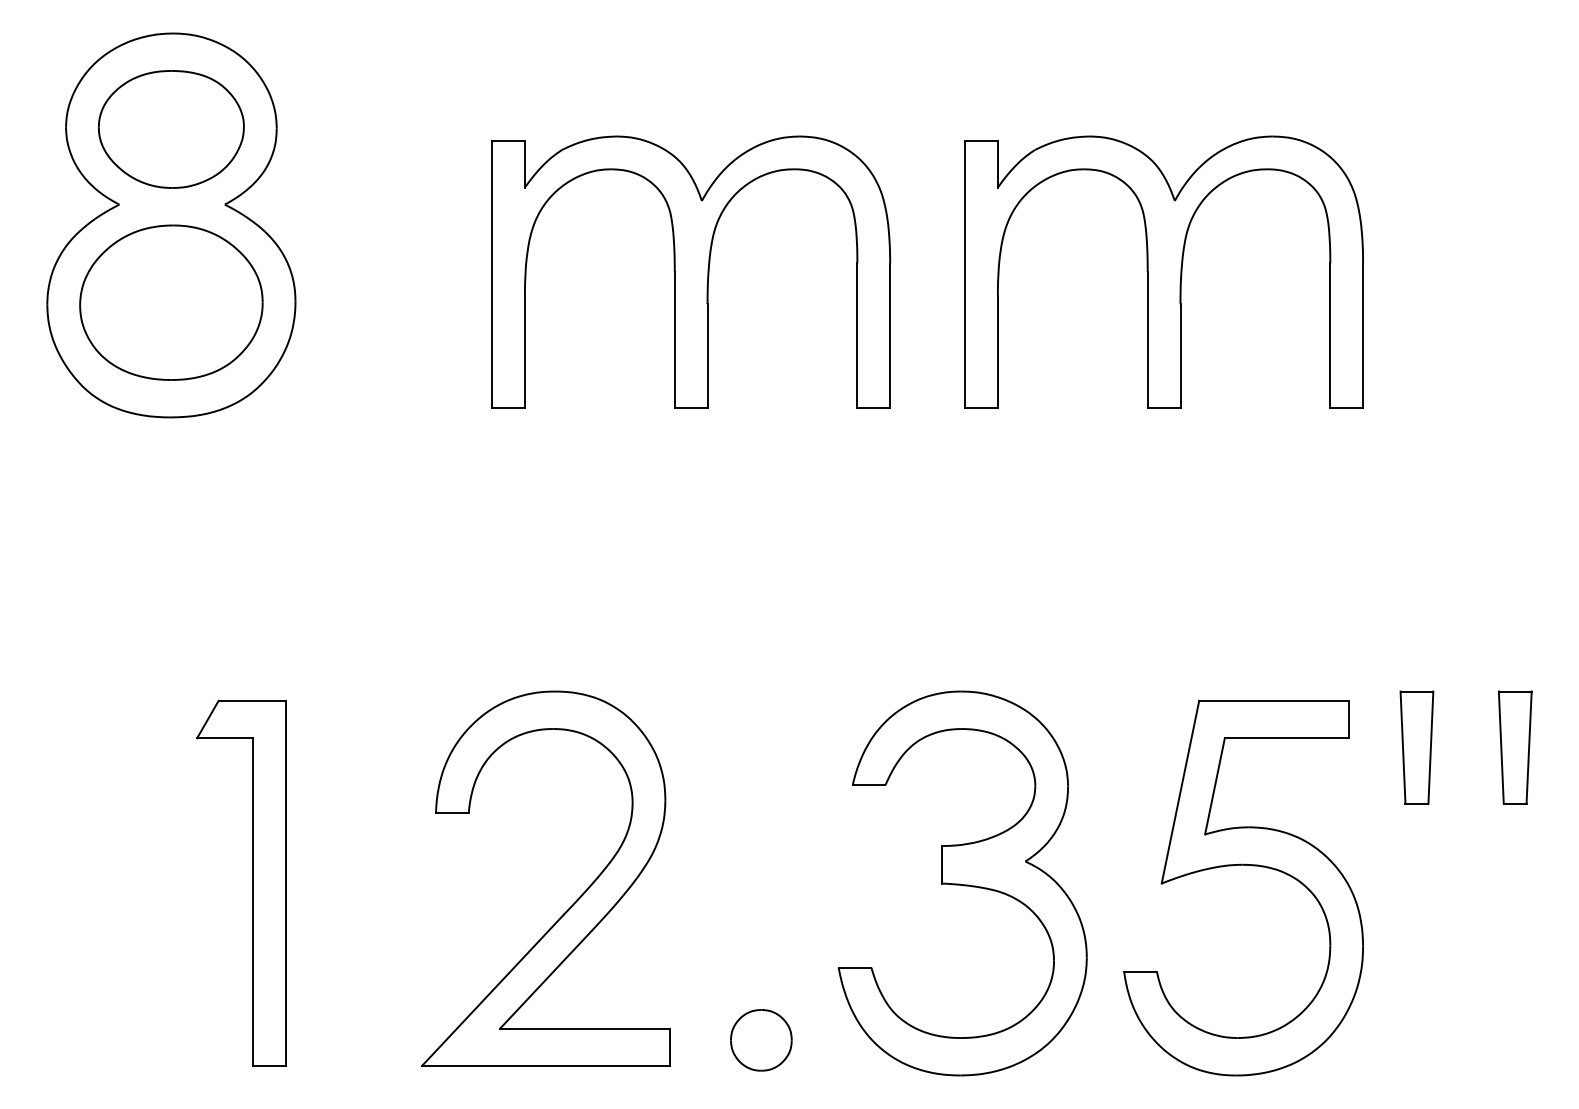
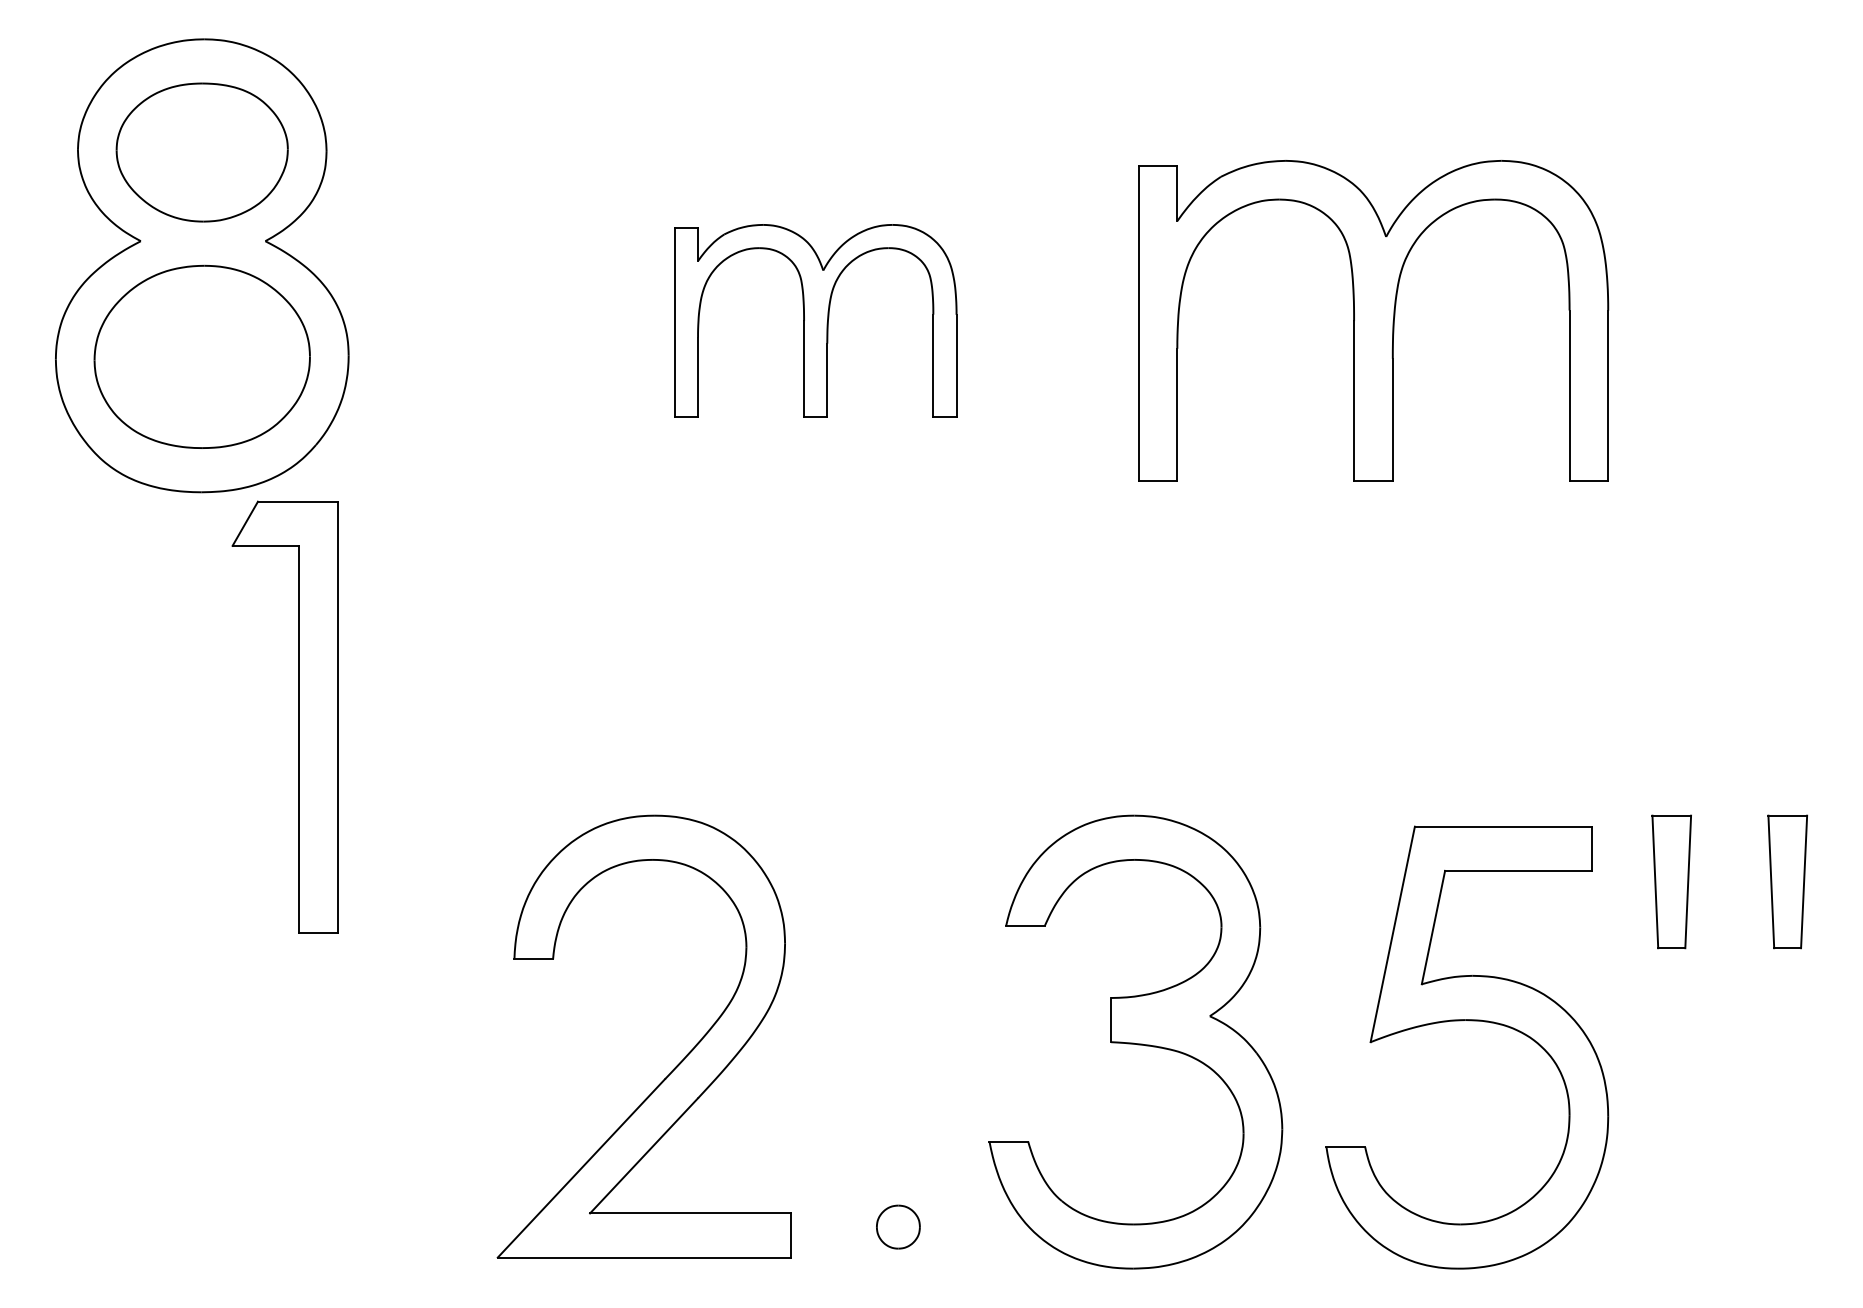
part: (691, 271) -> (815, 320), size x0.6
part: (252, 882) -> (298, 716), moved
part: (761, 1039) -> (898, 1226), size x0.6

